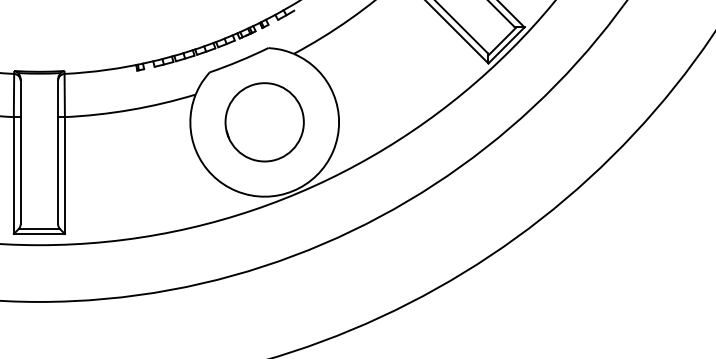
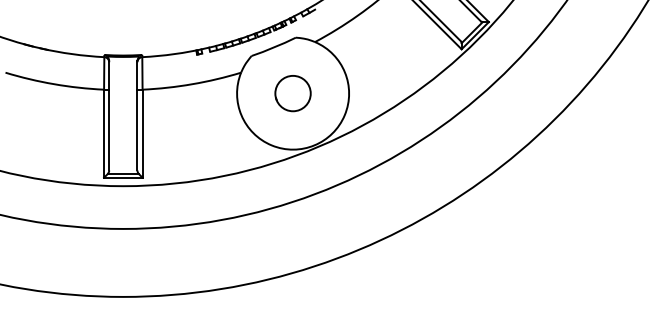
circle: (263, 122) -> (292, 93), size x0.6

